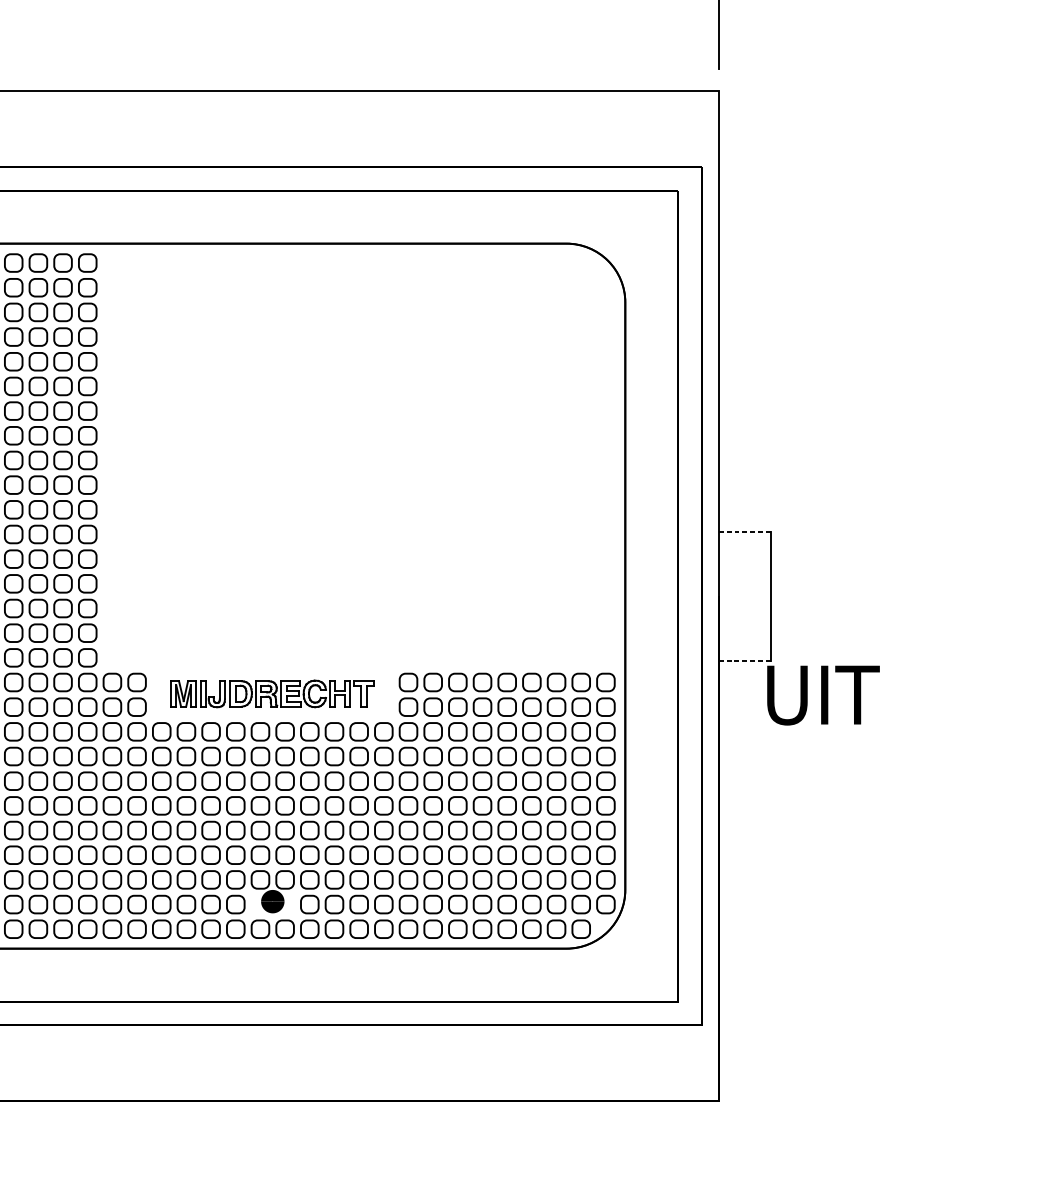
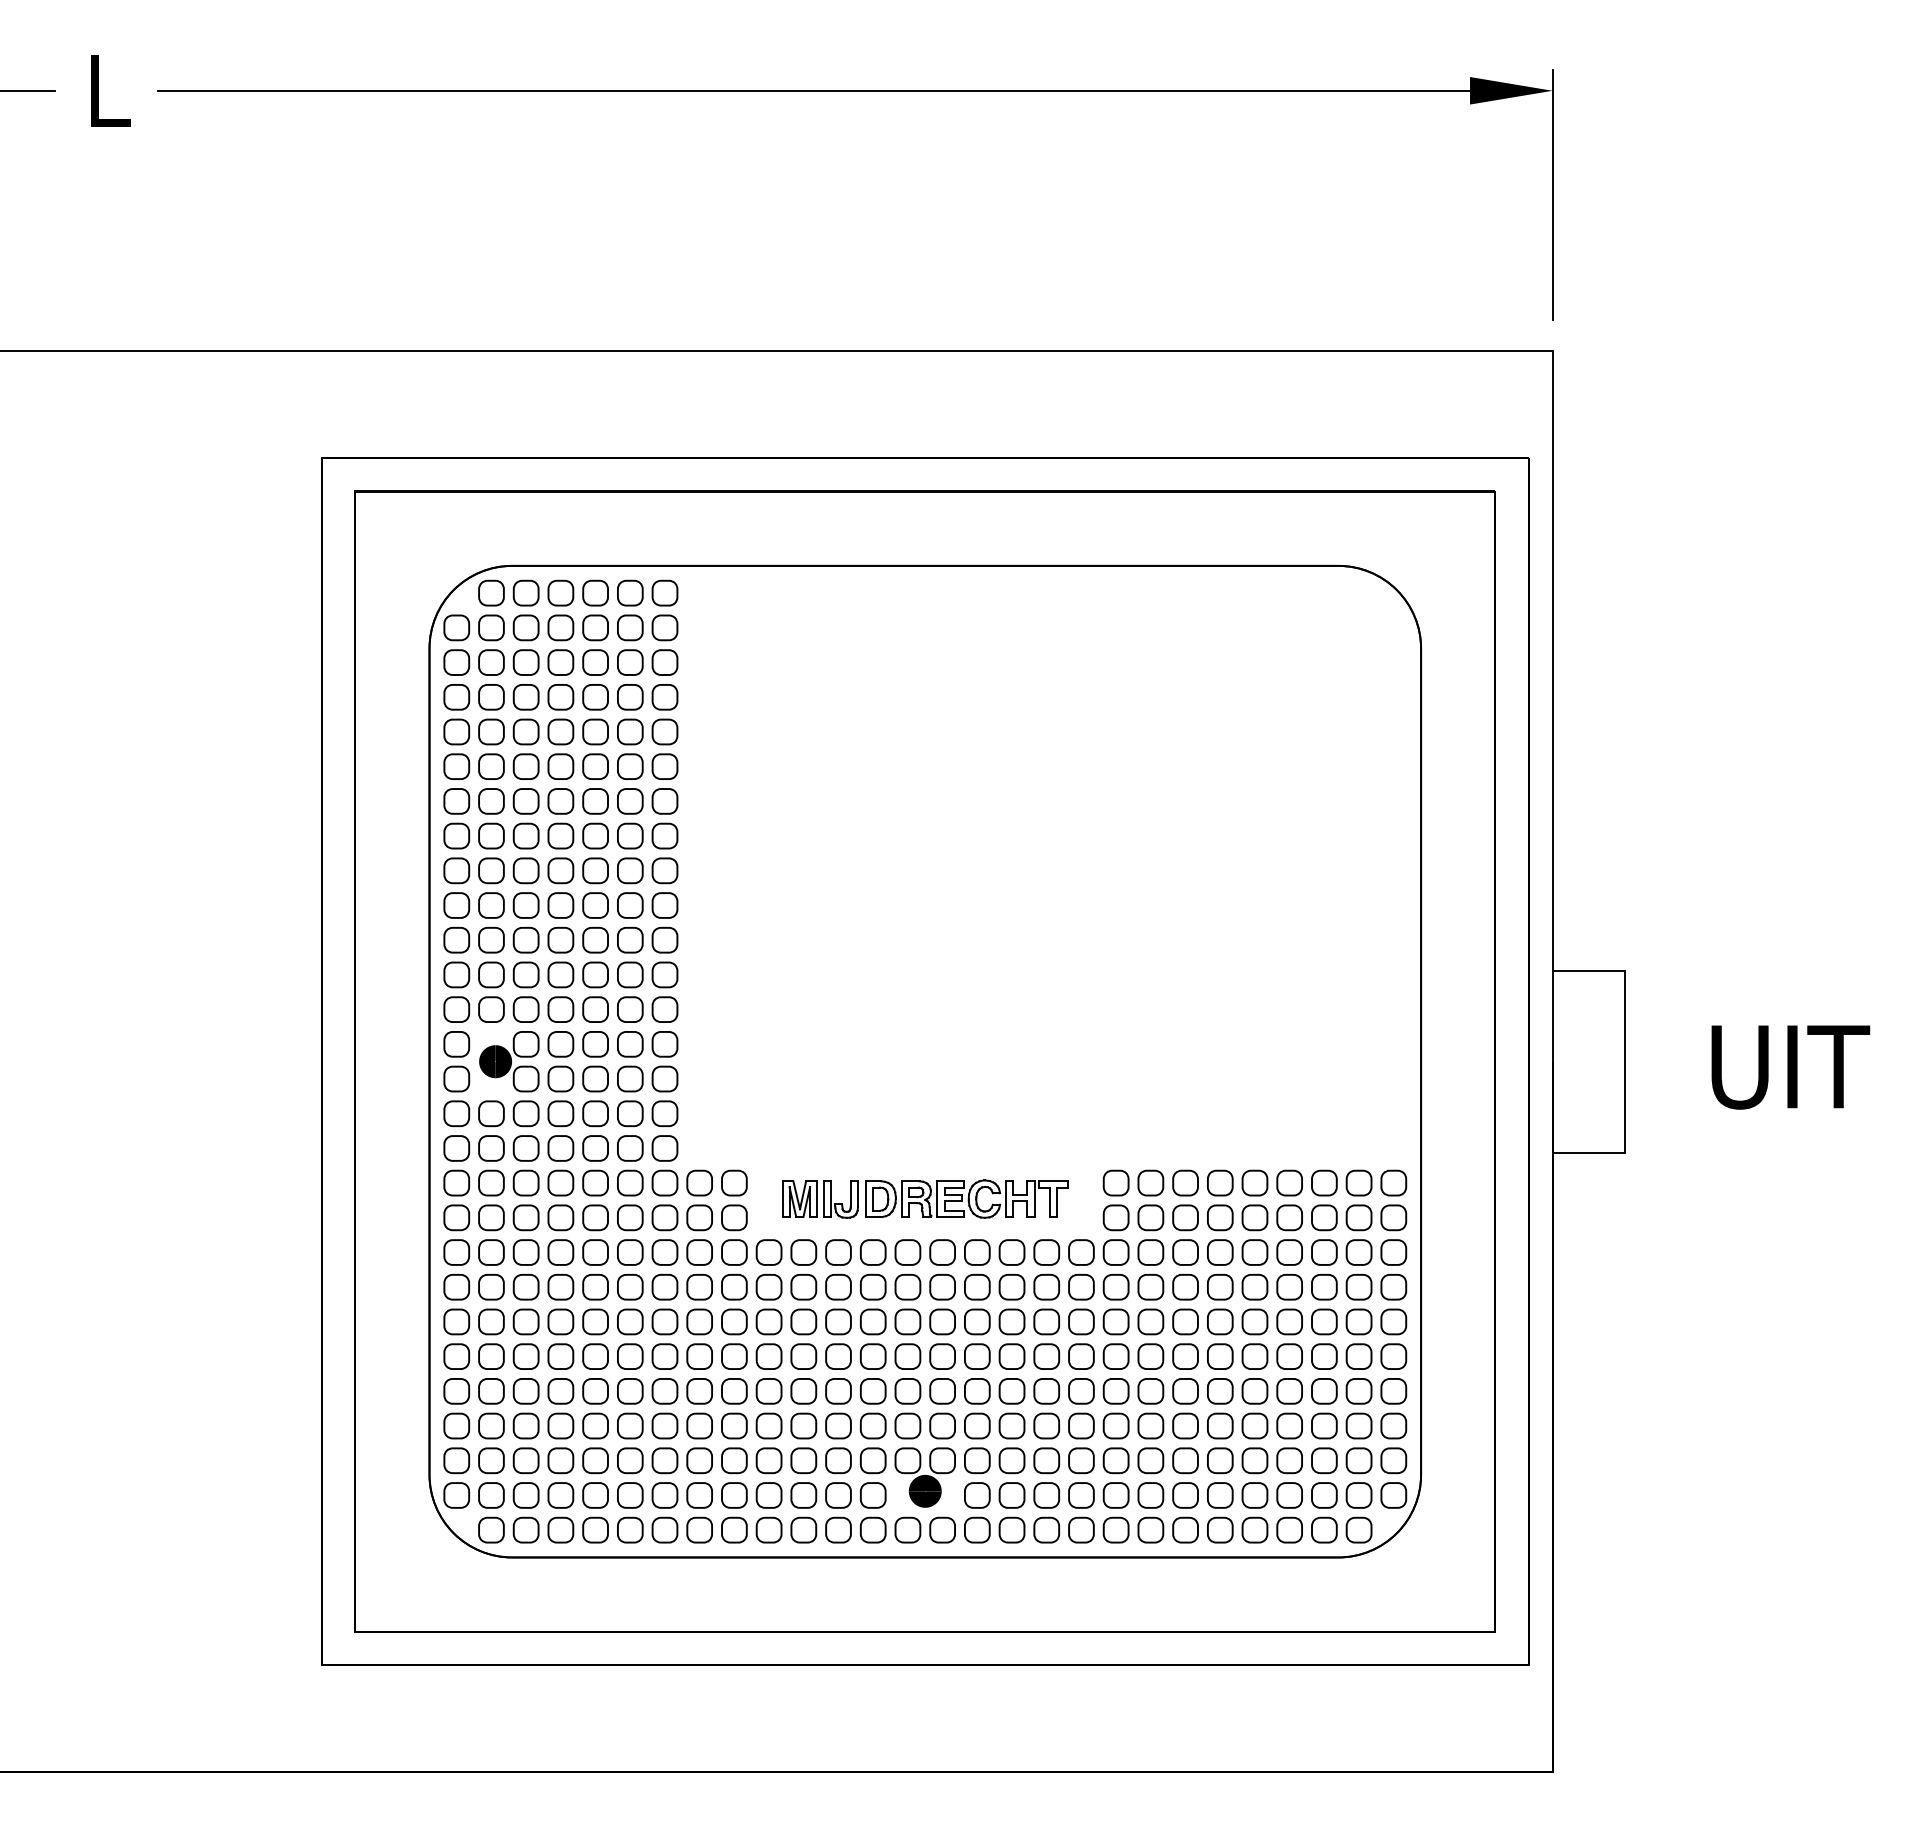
line: (745, 531) -> (1589, 970), dashed -> solid
line: (744, 660) -> (1588, 1152), dashed -> solid
text: (823, 695) -> (1790, 1067), moved

